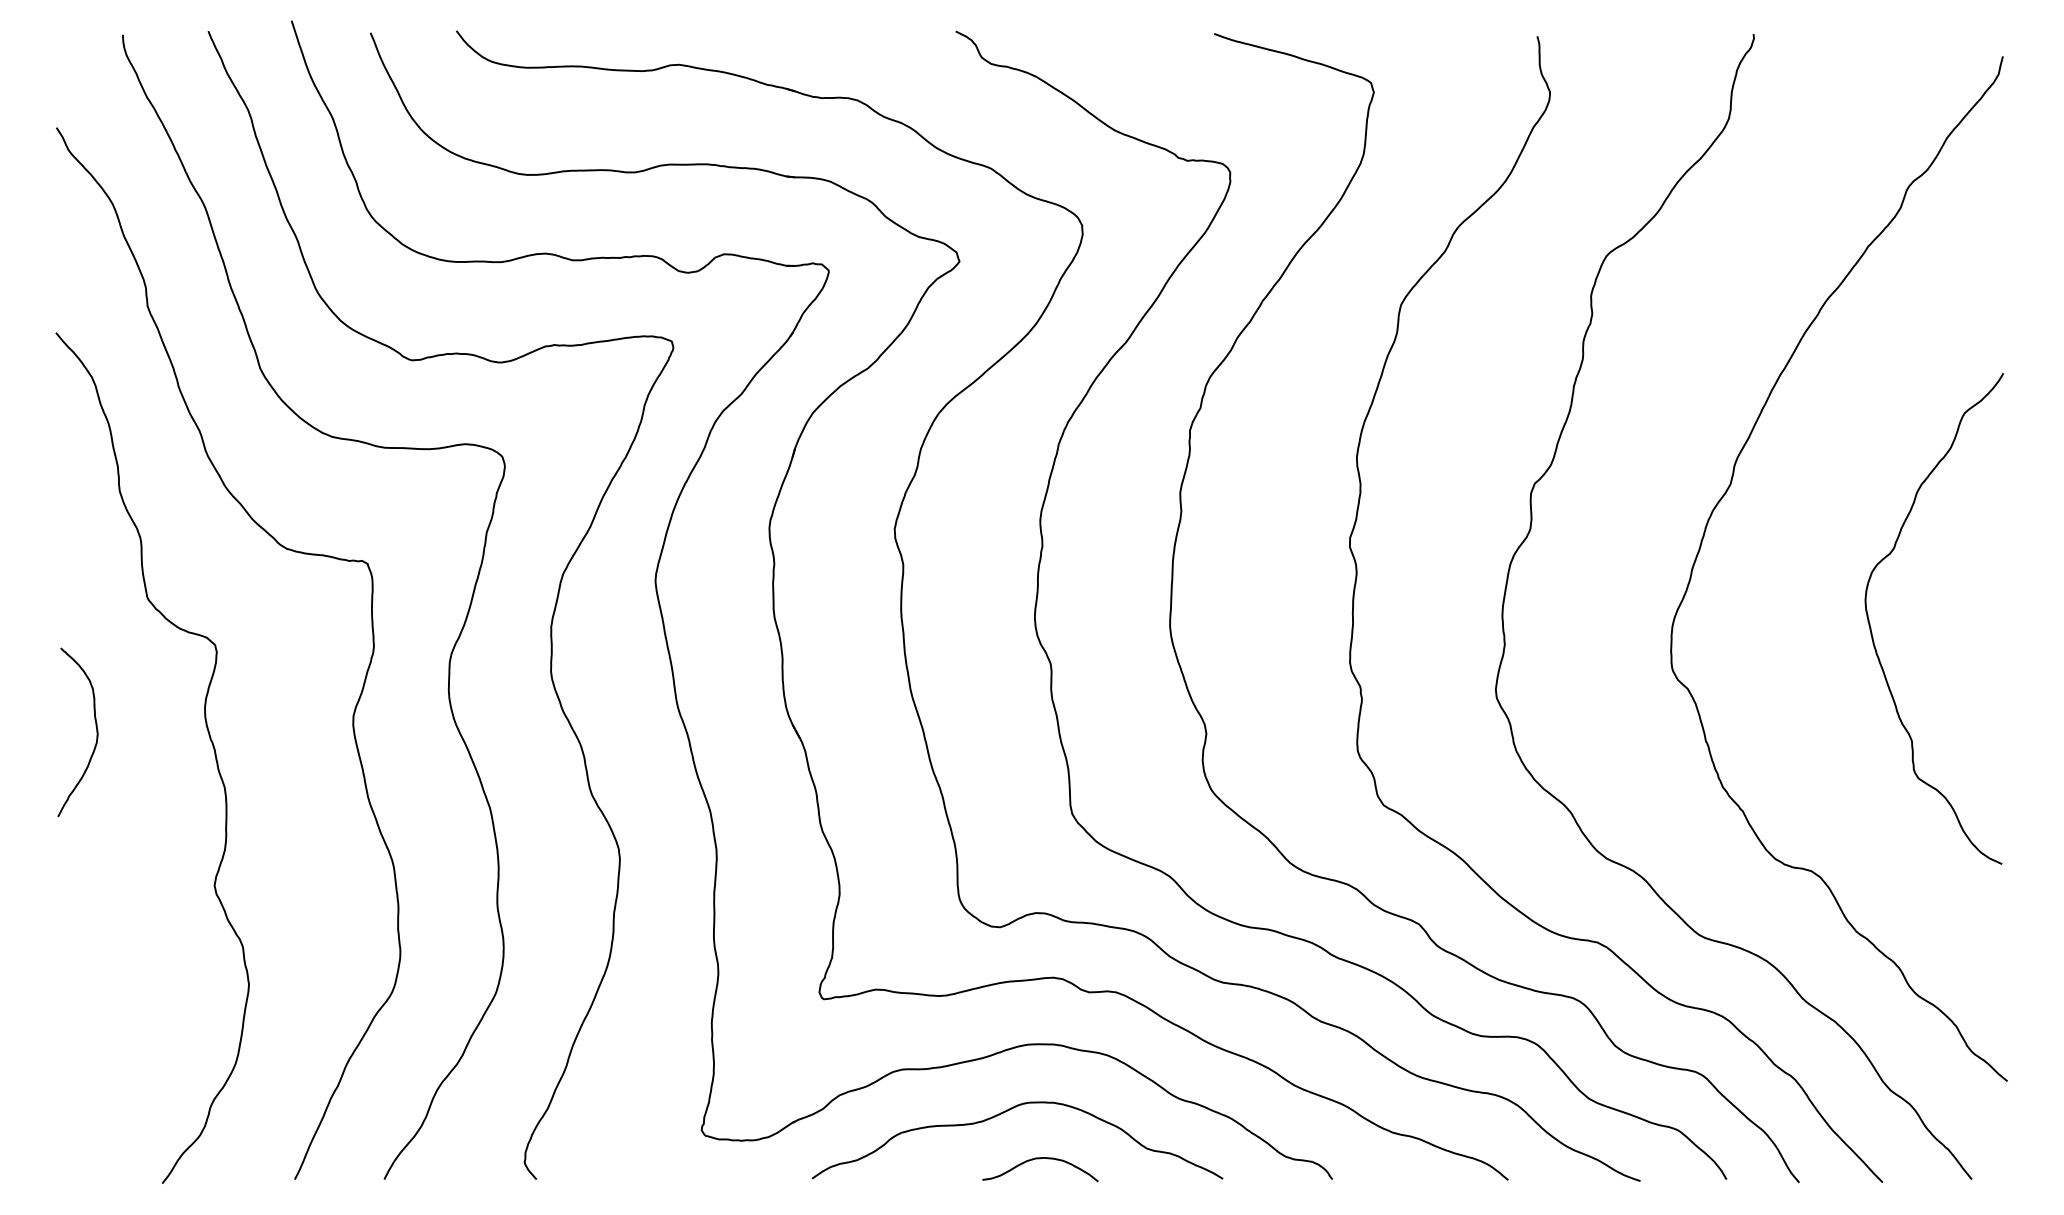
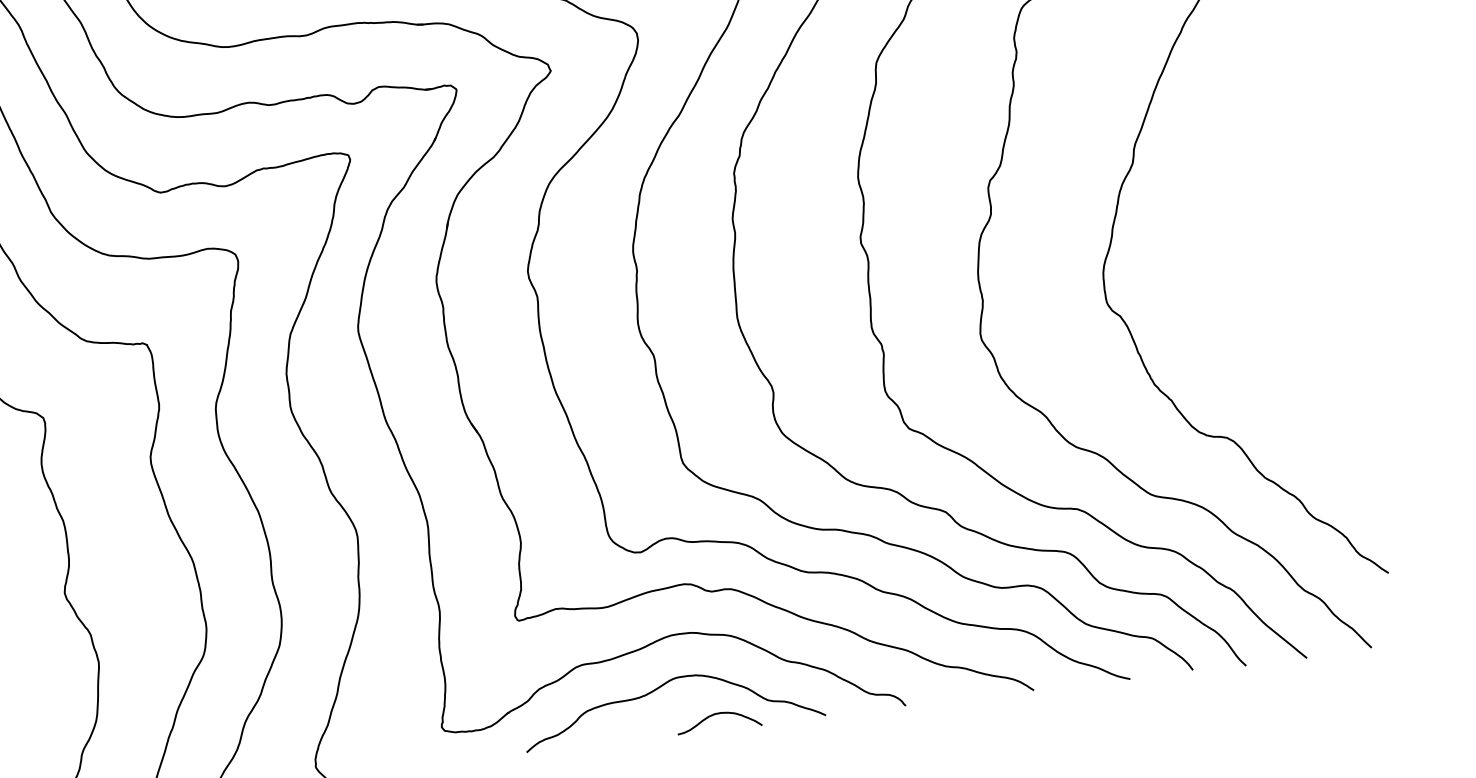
curve: (1872, 632) -> (1249, 258), removed
curve: (1040, 1159) -> (718, 714), moved

